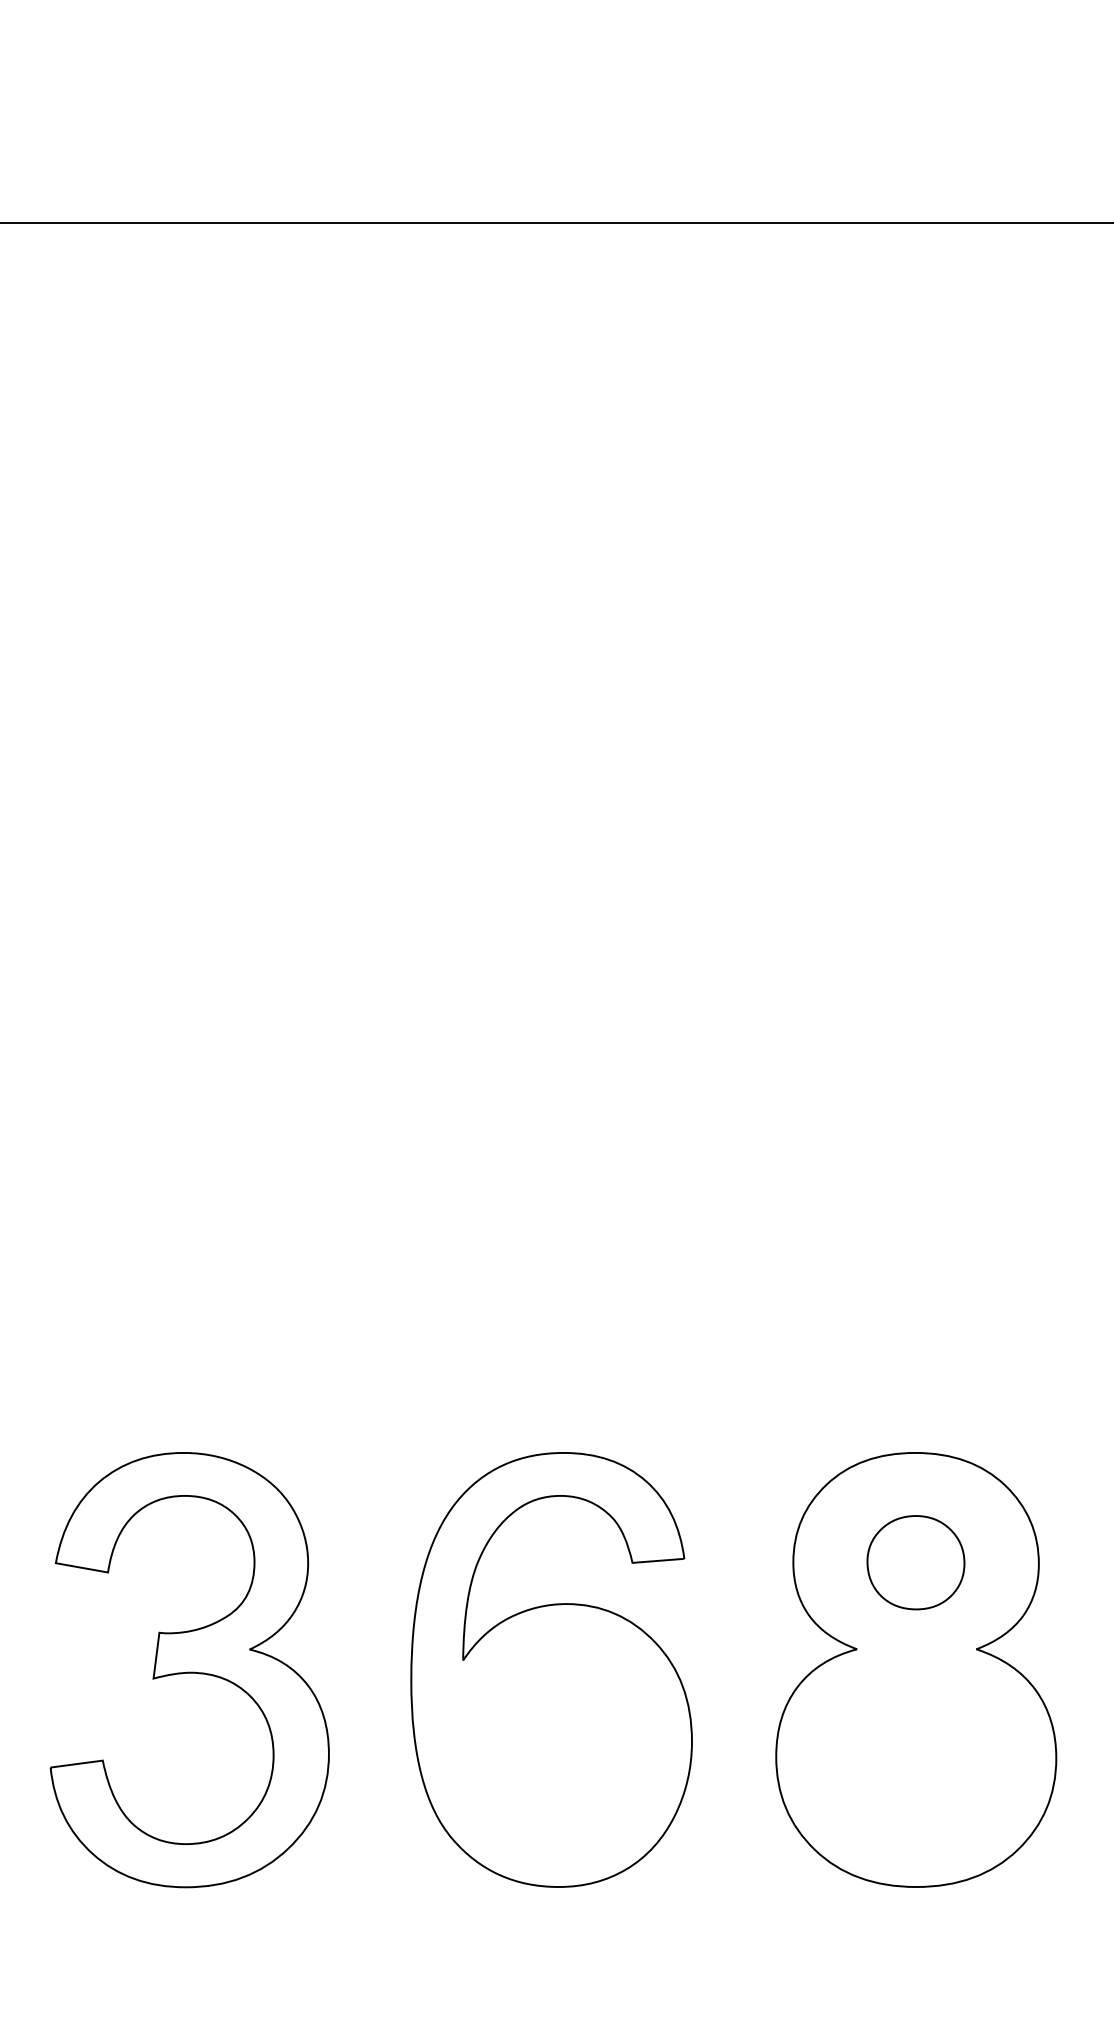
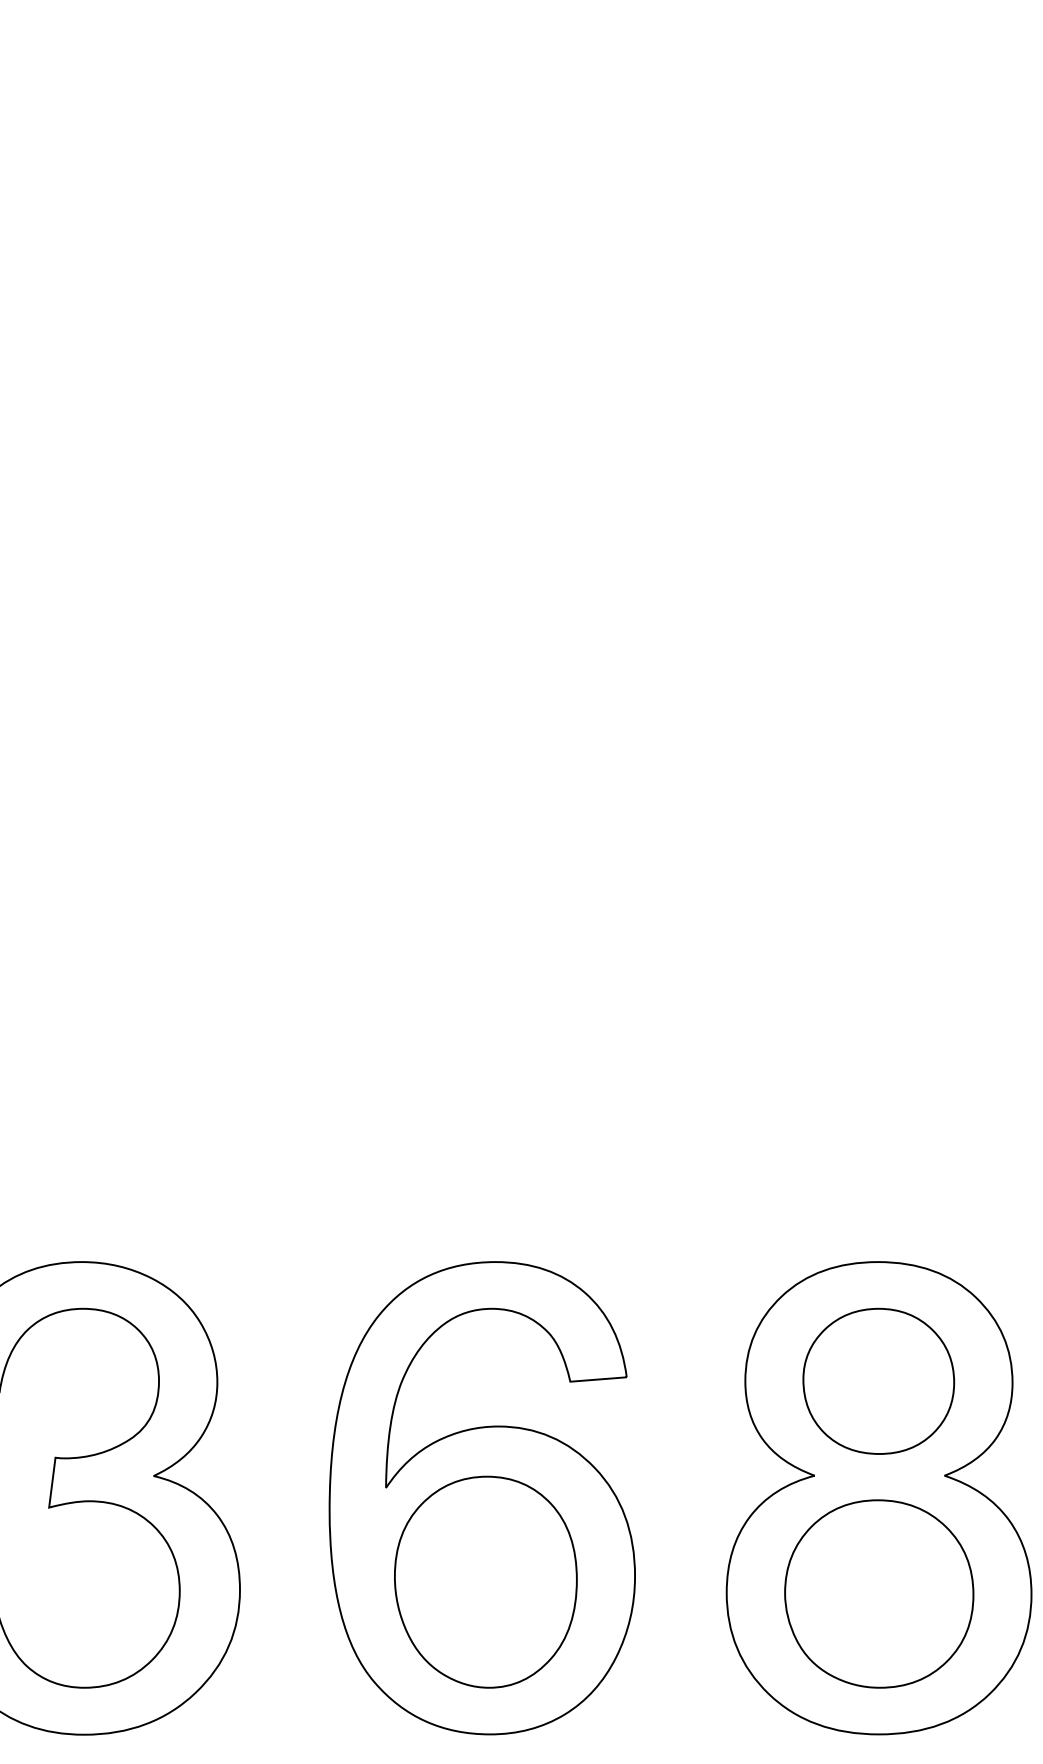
part: (915, 1562) -> (878, 1381), size x1.43
part: (554, 1746) -> (485, 1581), added
part: (916, 1757) -> (879, 1593), added

